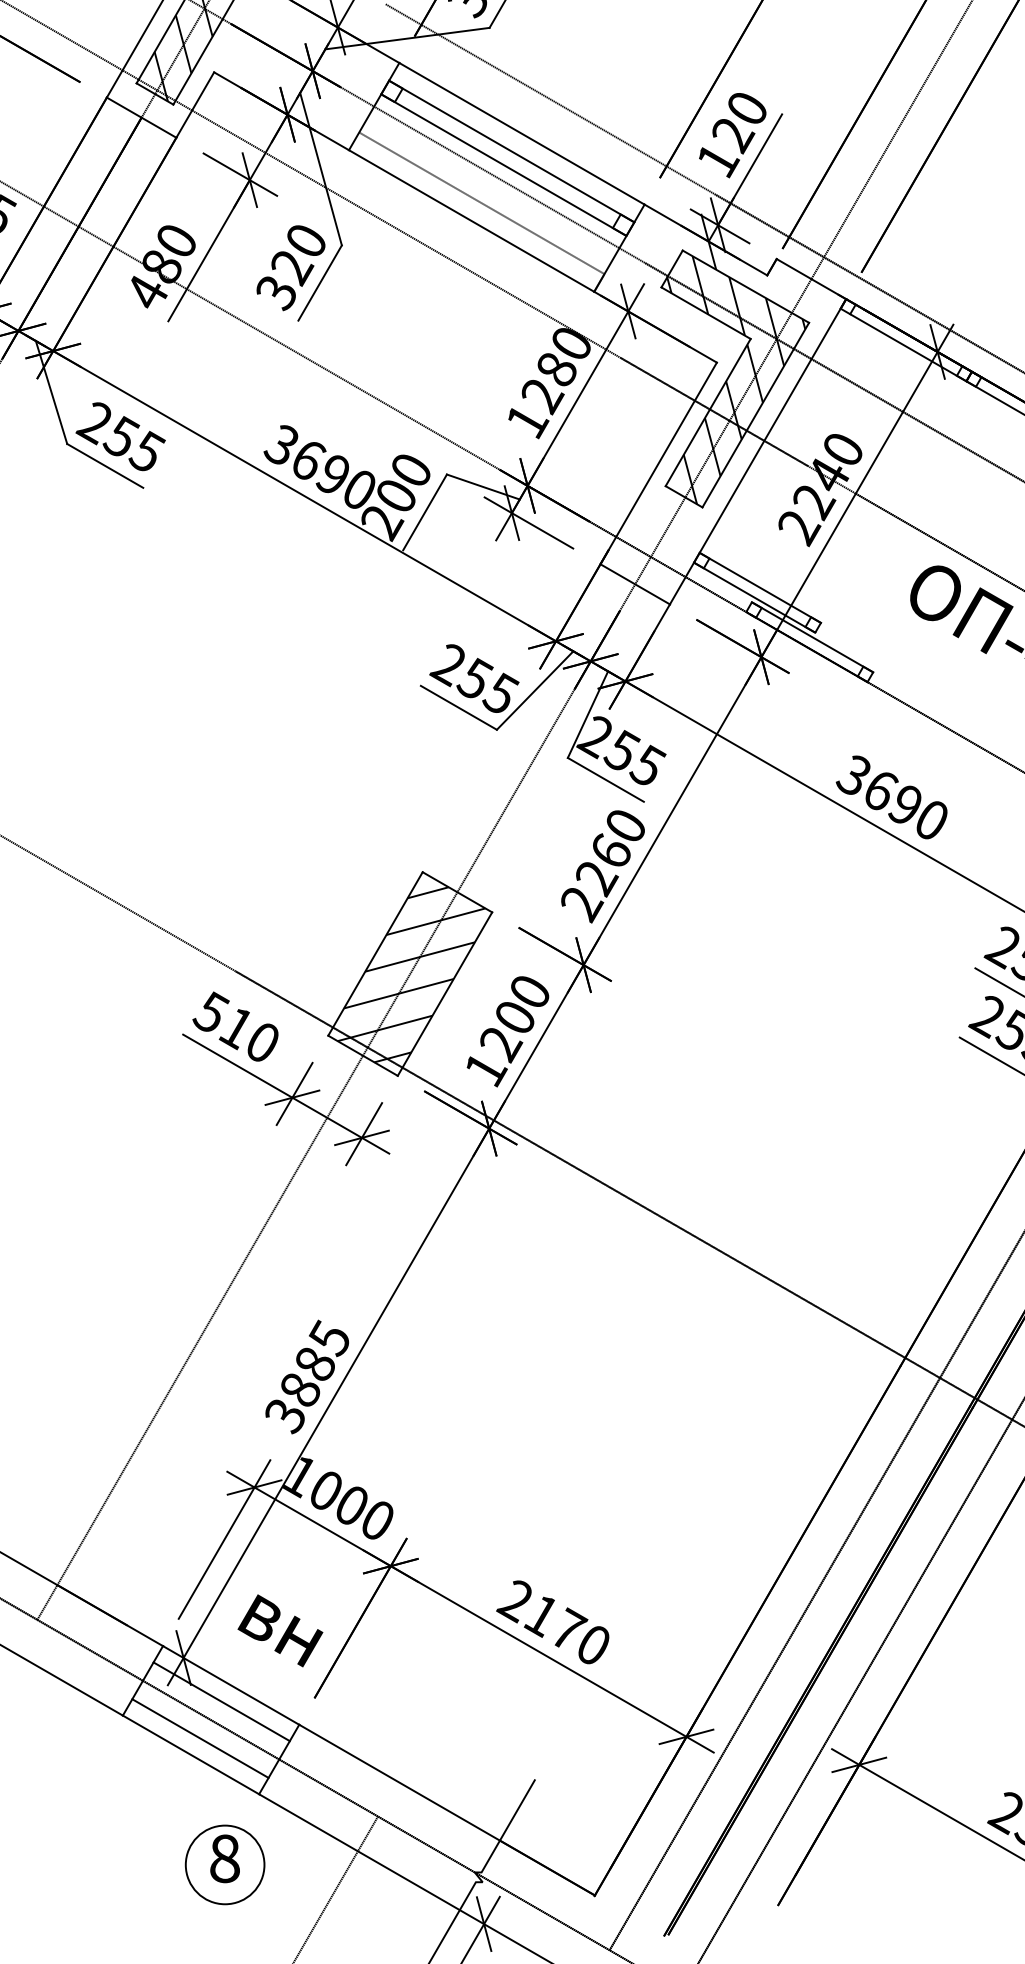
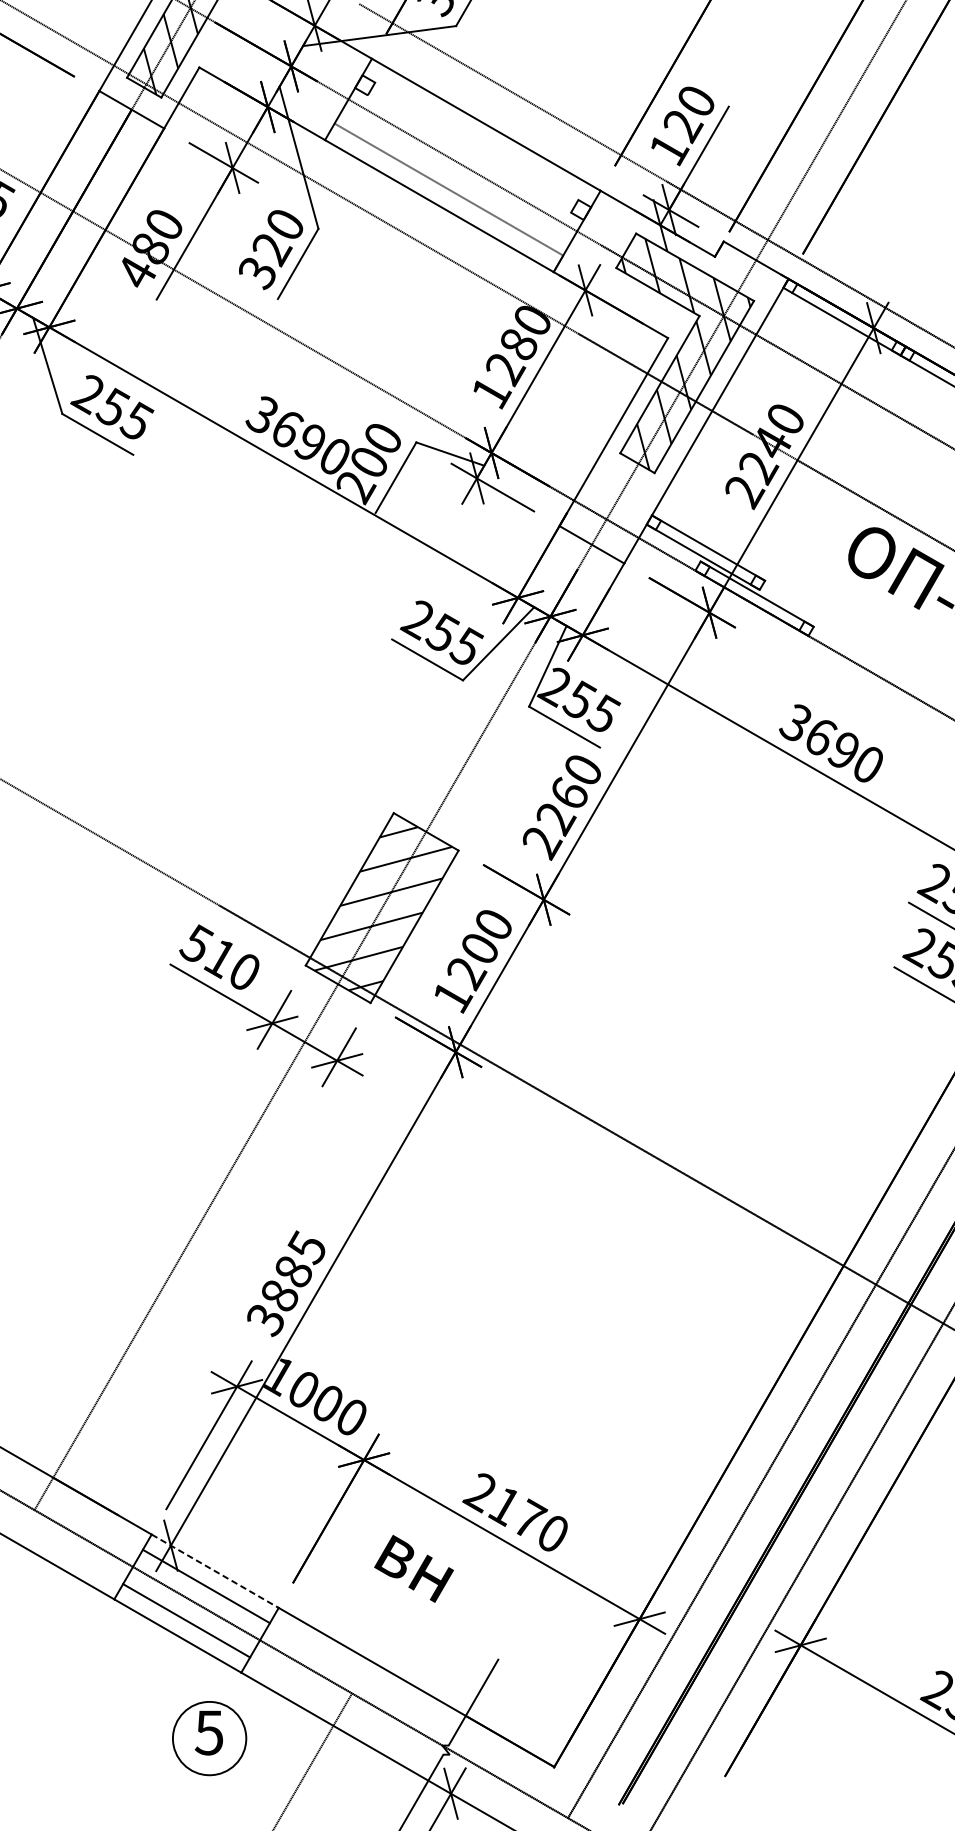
line: (511, 151) -> (476, 141), removed
line: (503, 164) -> (469, 153), removed
text: (280, 1630) -> (414, 1568), moved
line: (231, 1685) -> (215, 1571), solid -> dashed
text: (224, 1858) -> (209, 1732), 8 -> 5

